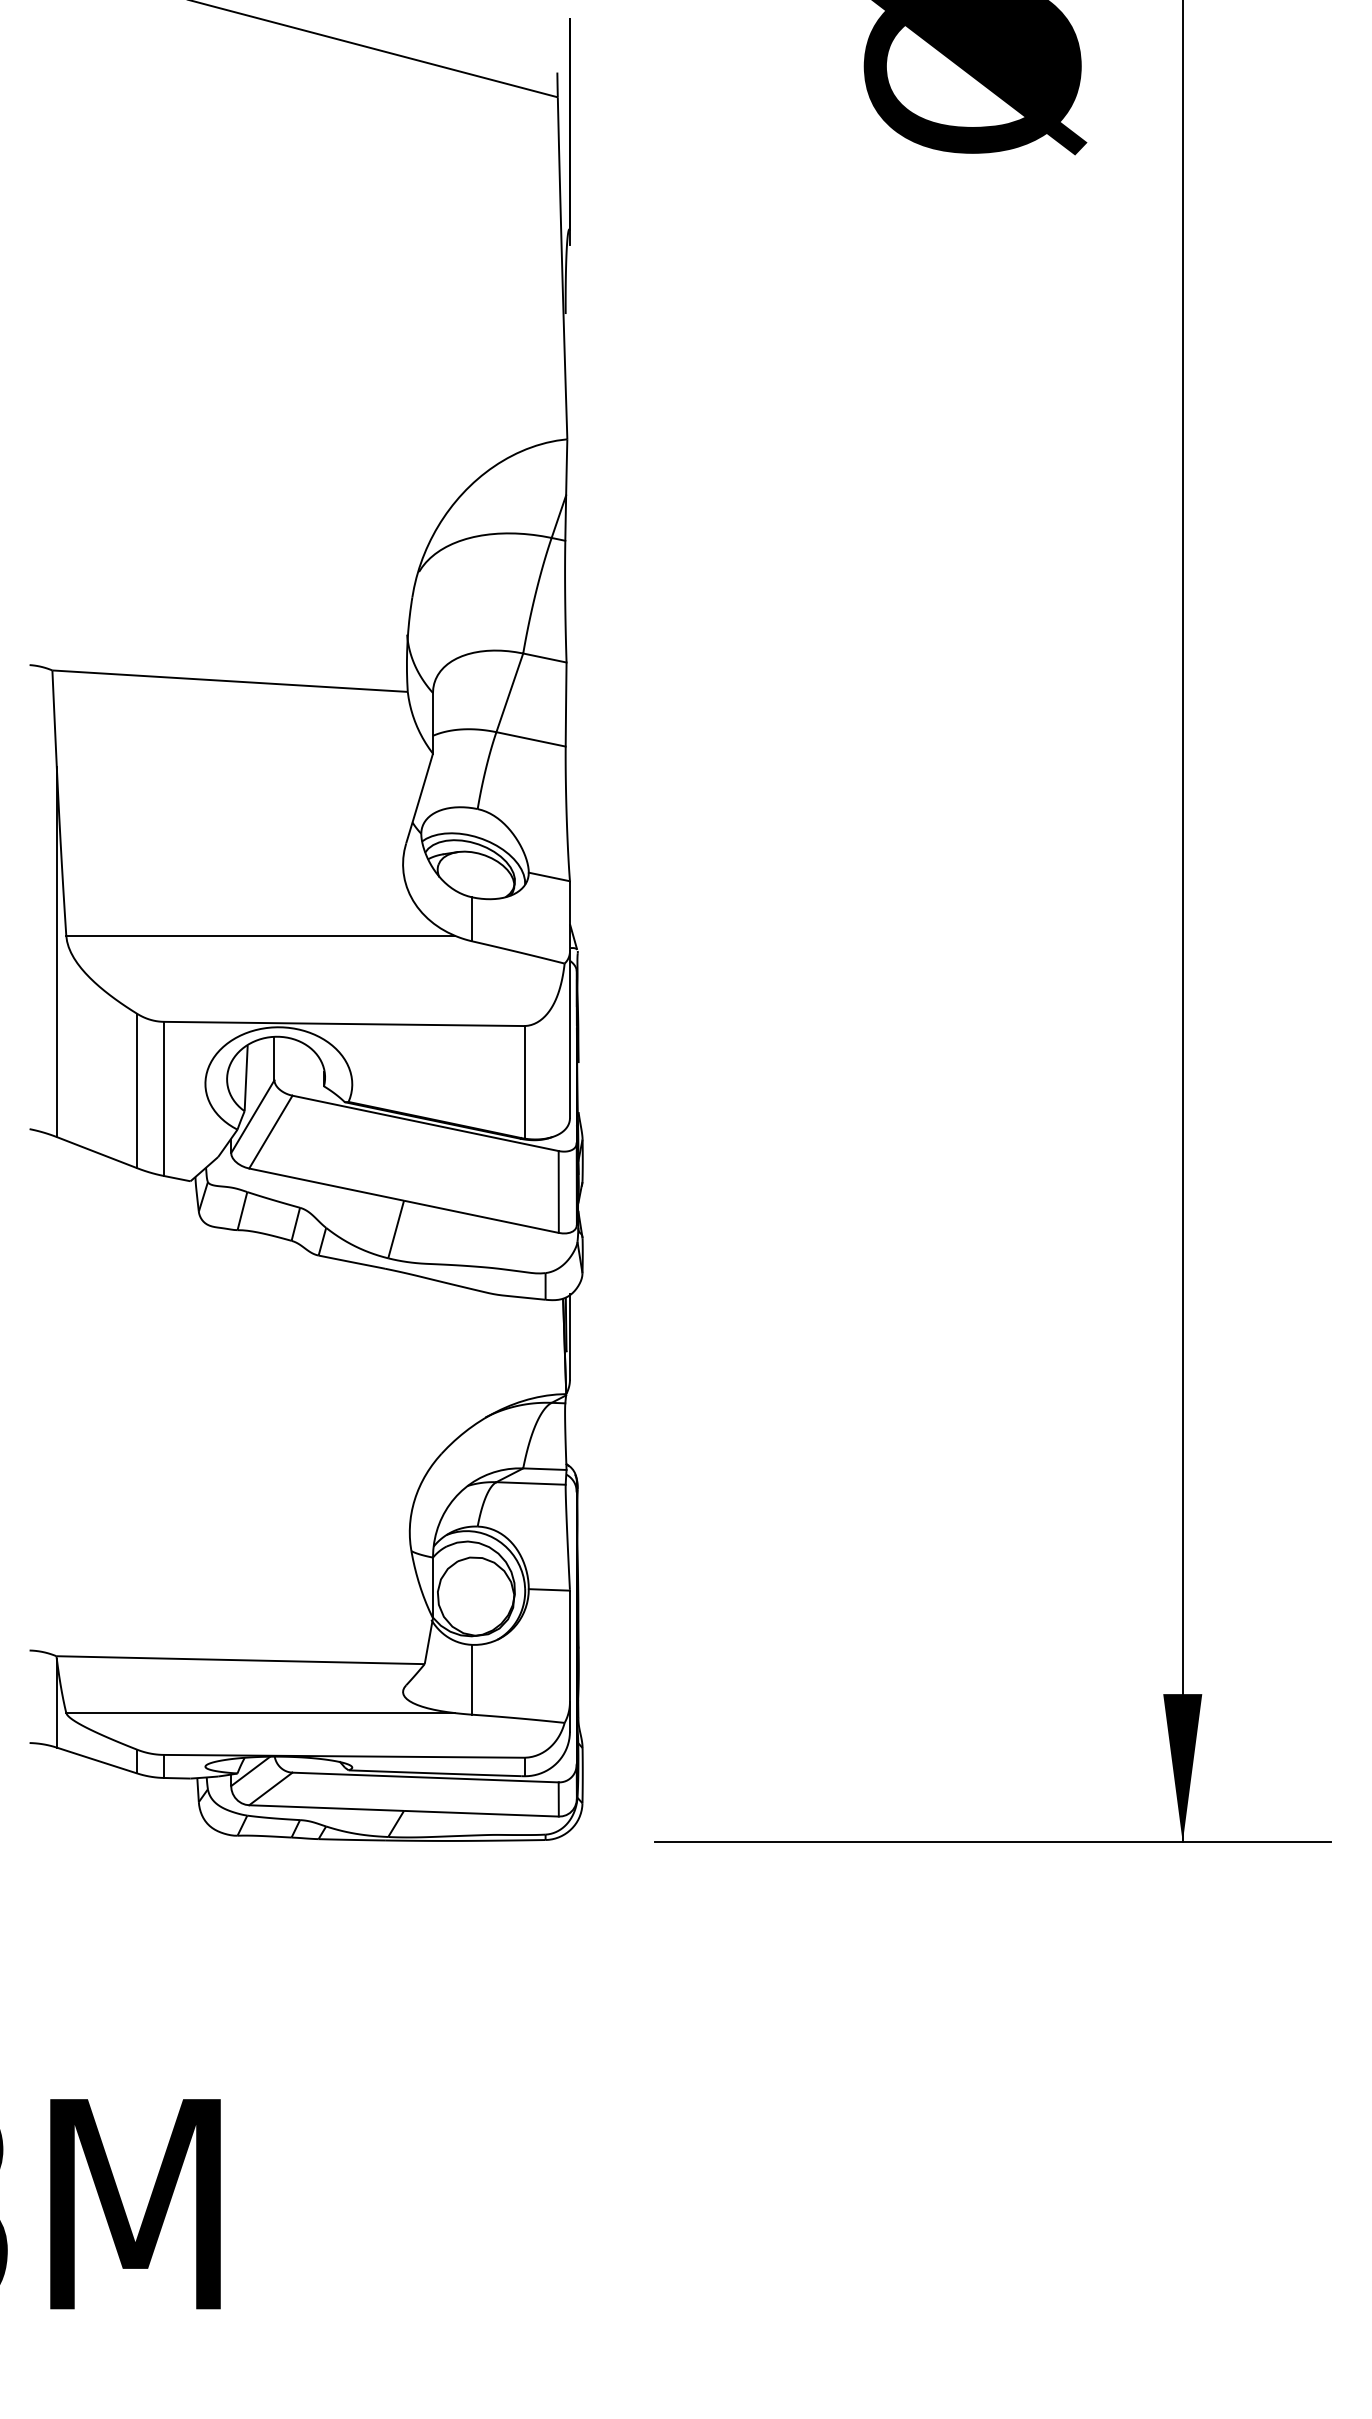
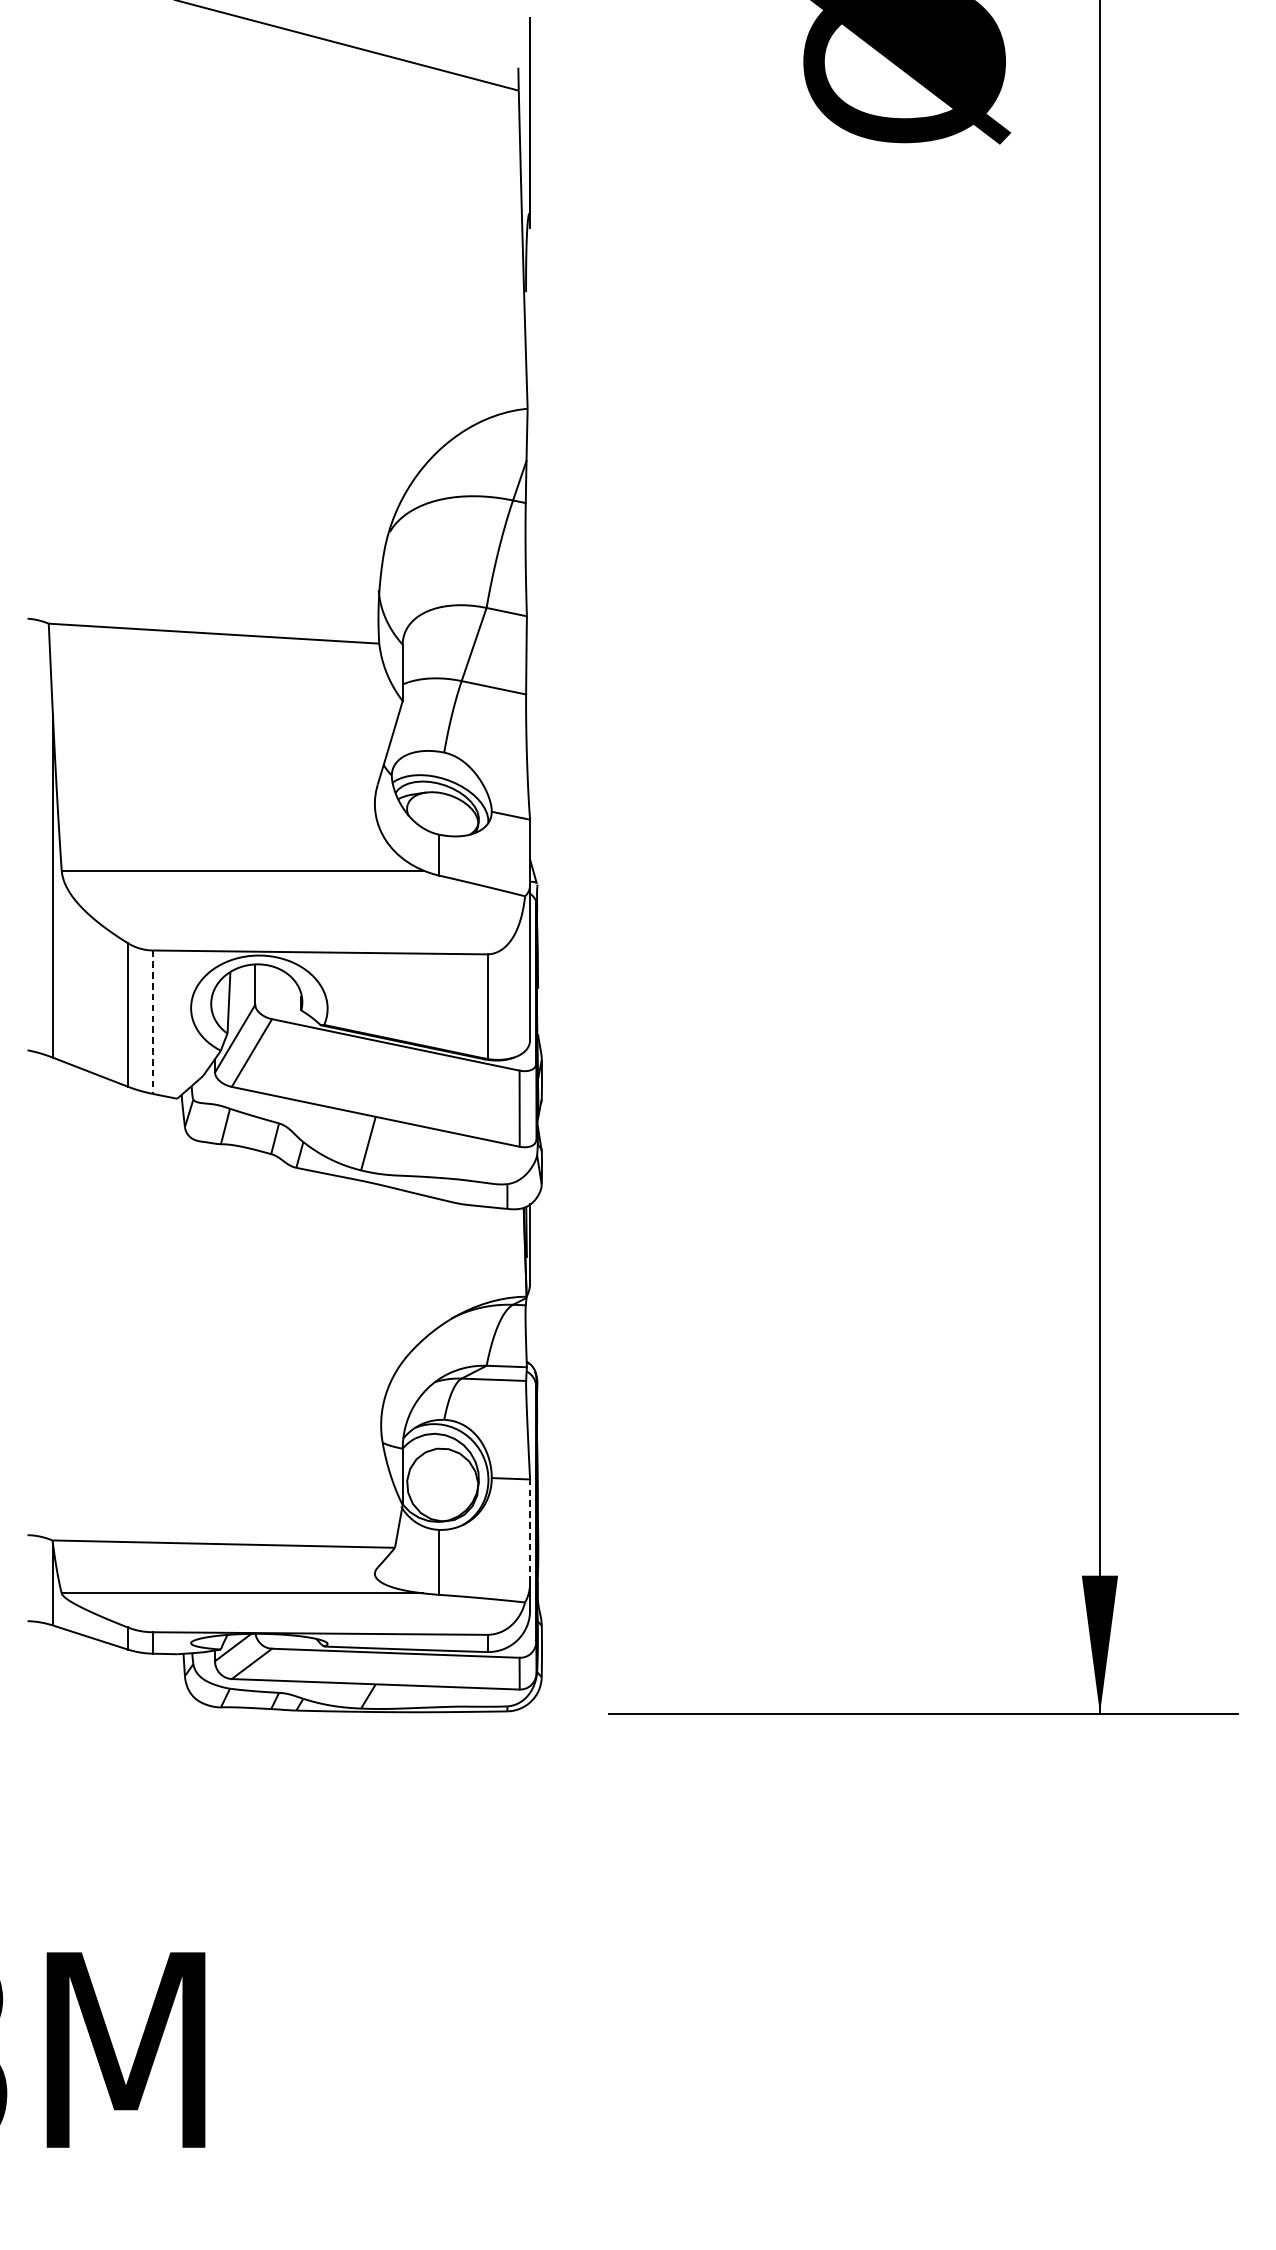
line: (163, 1099) -> (152, 1022), solid -> dashed
line: (569, 1646) -> (529, 1531), solid -> dashed

